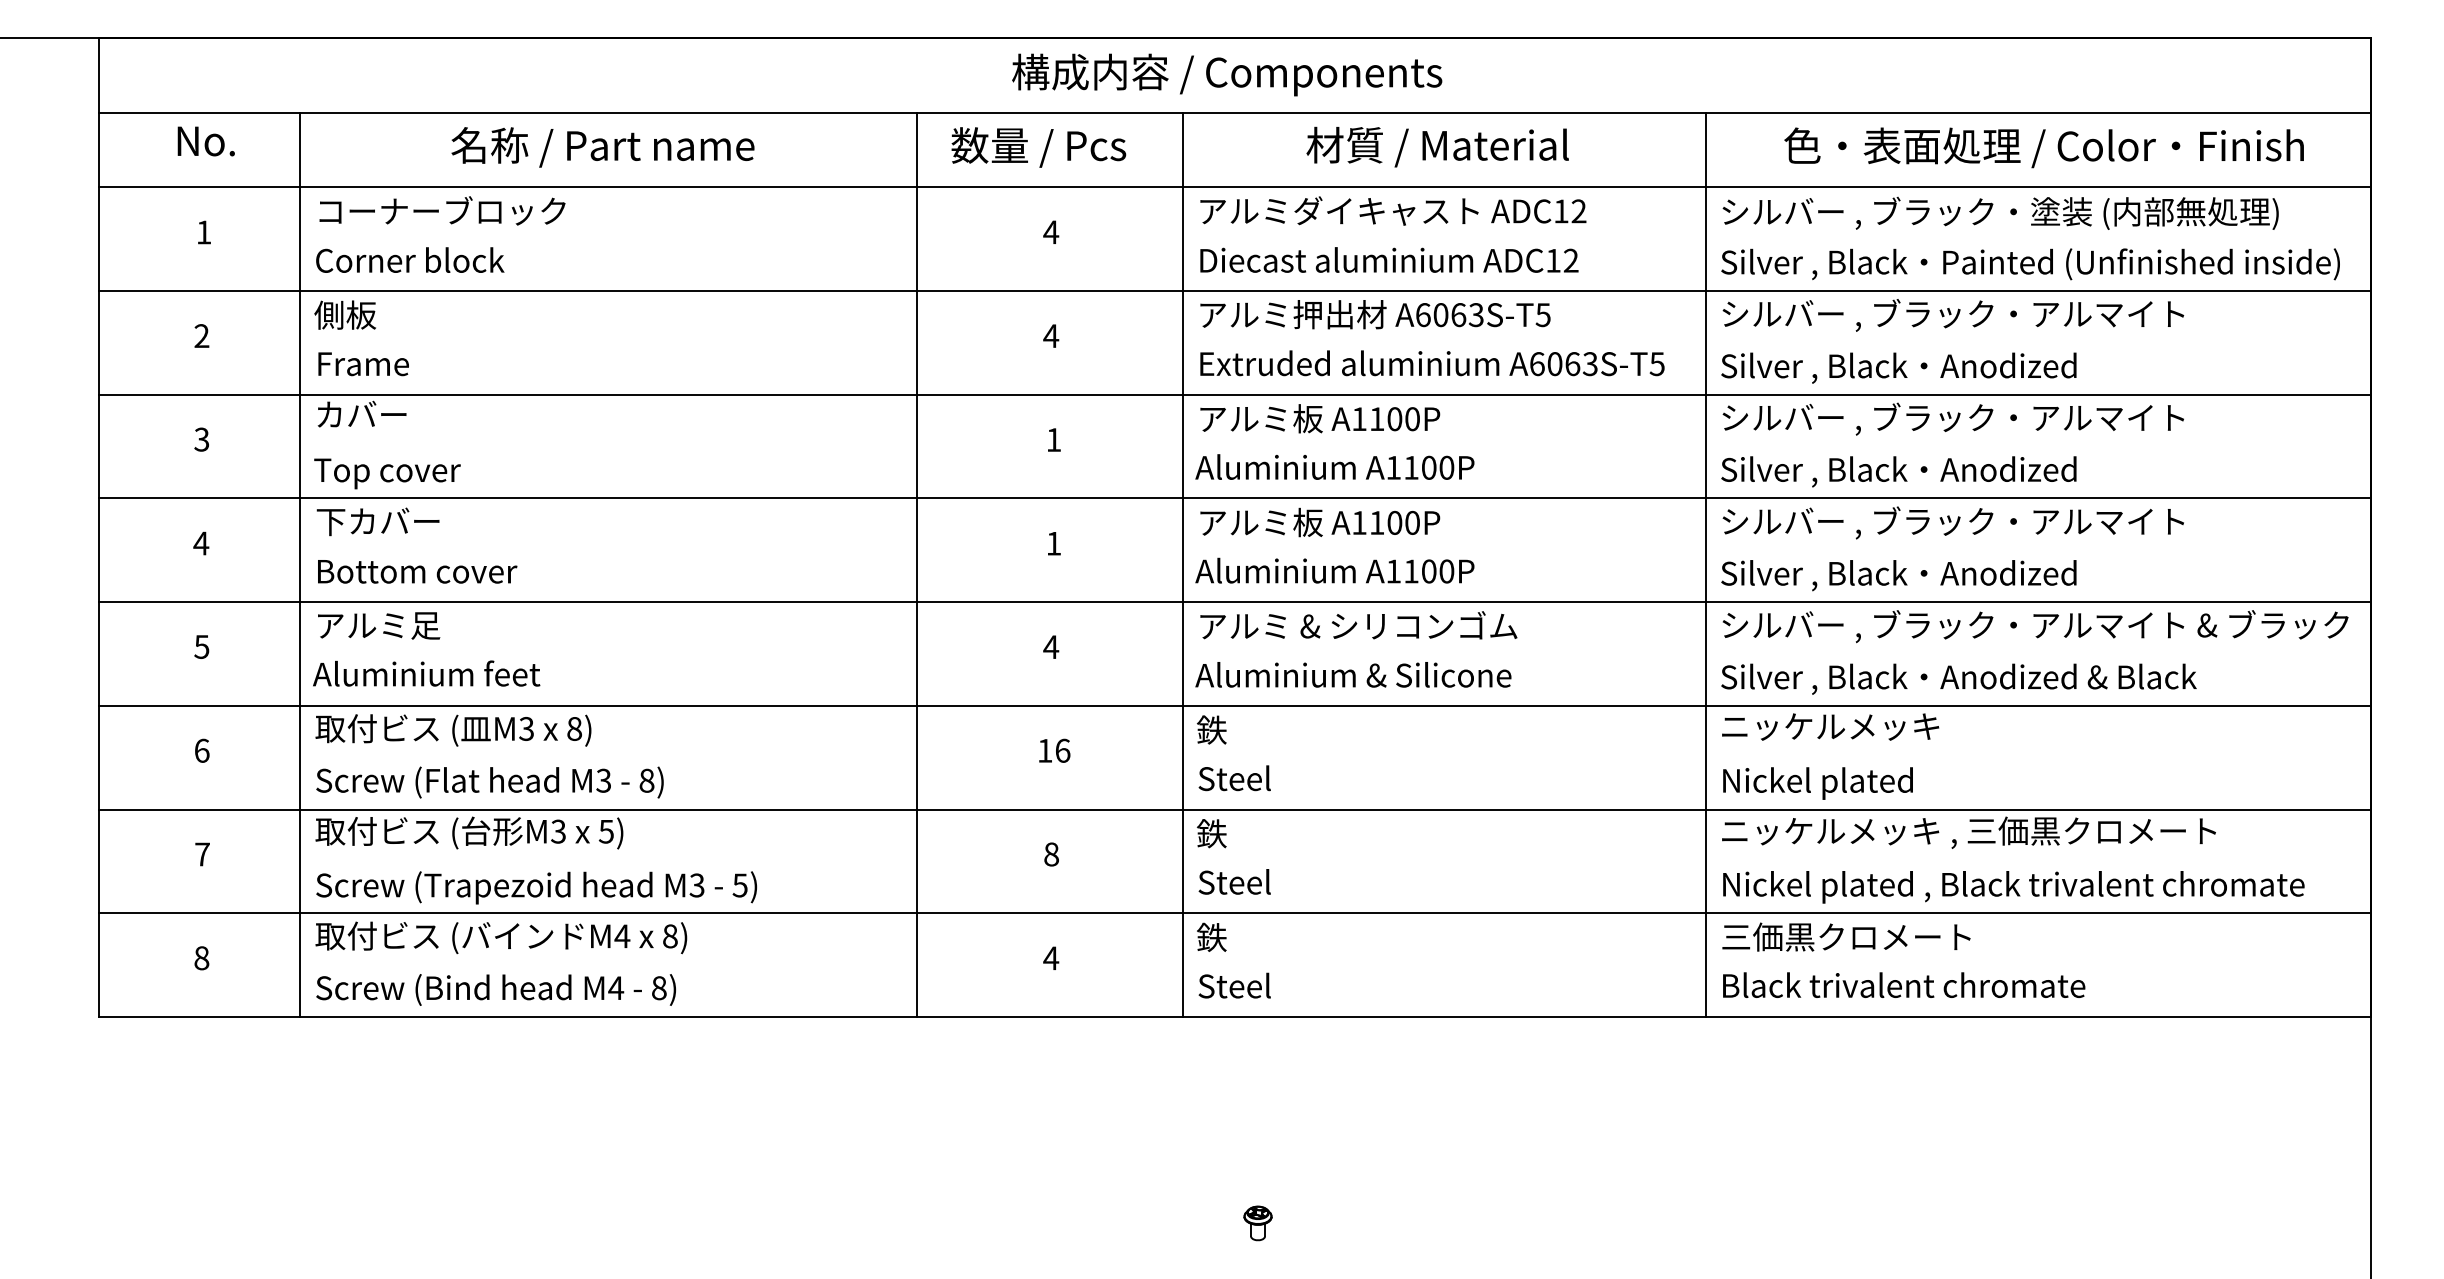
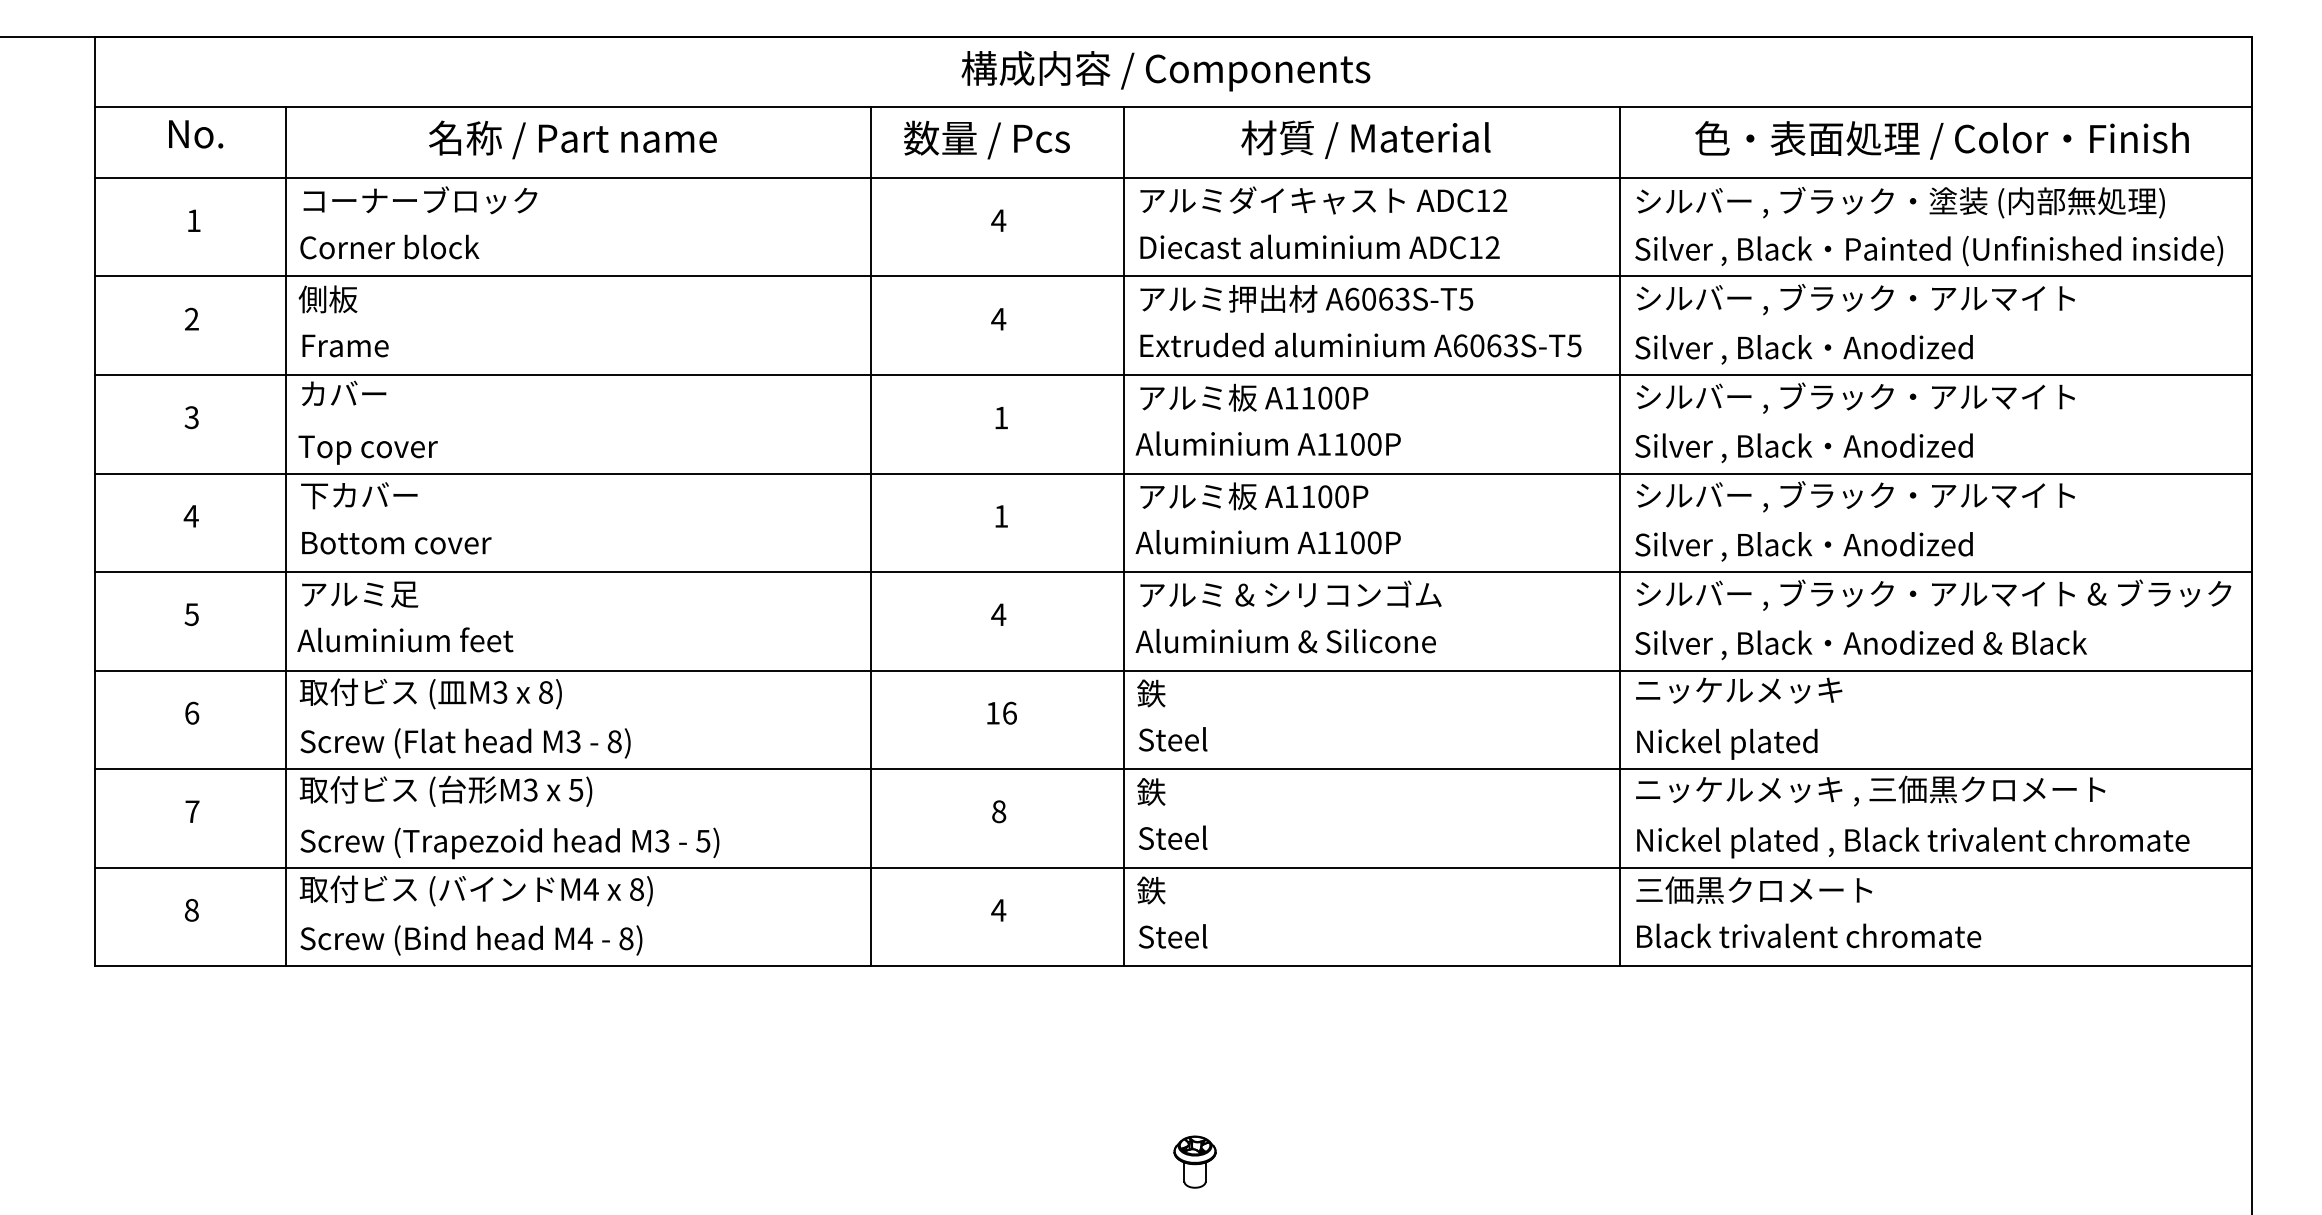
part: (1258, 1223) -> (1195, 1162), size x1.6

